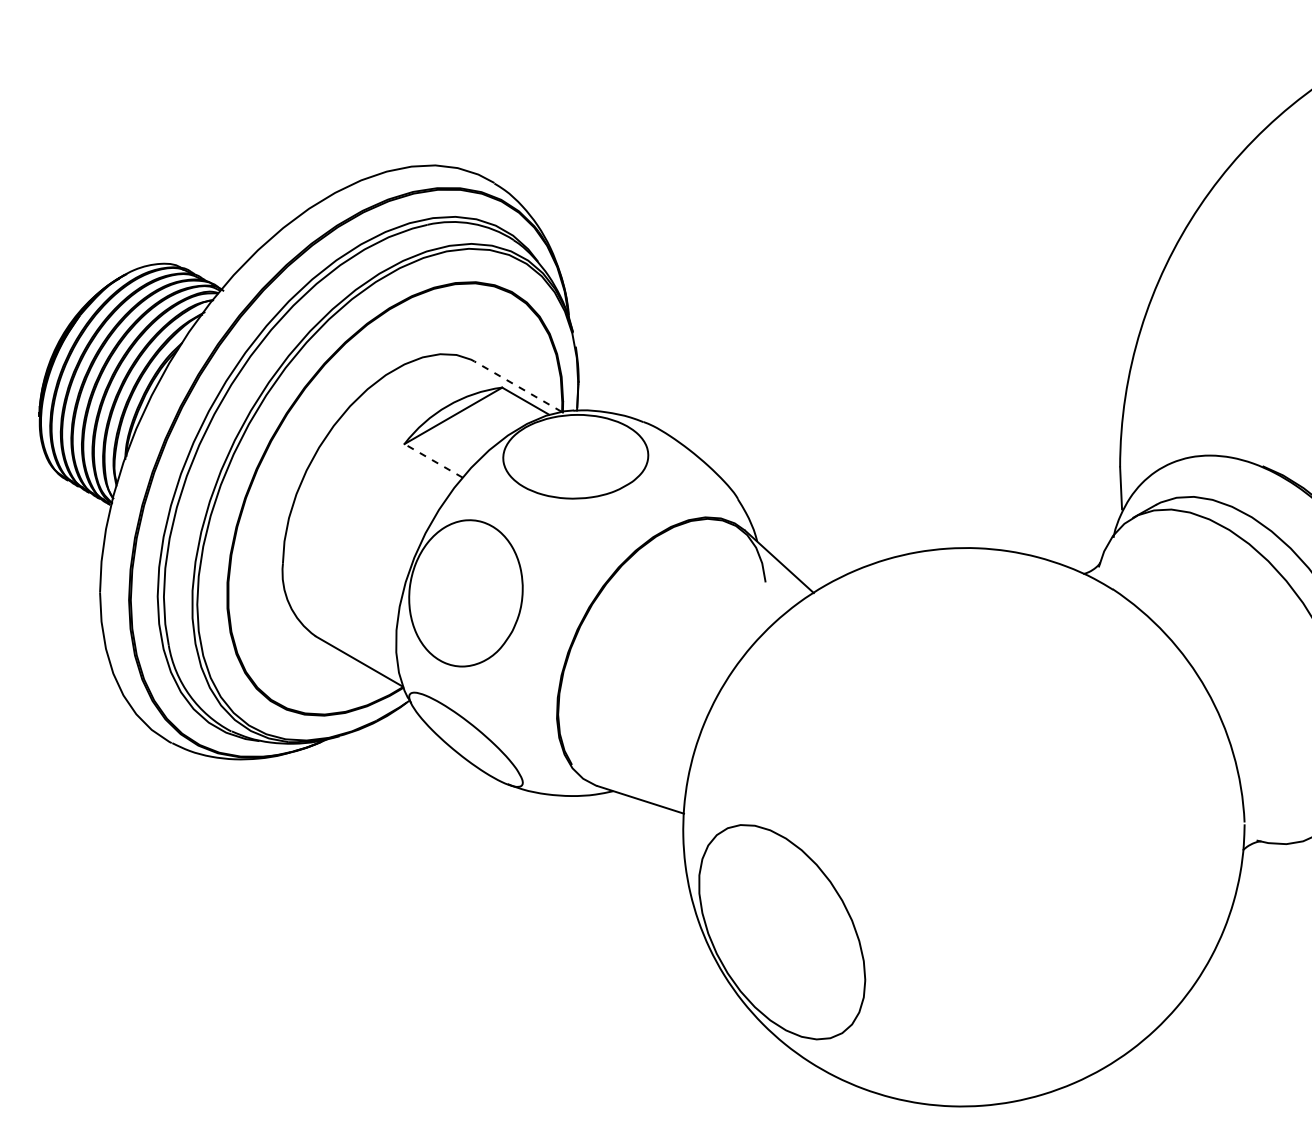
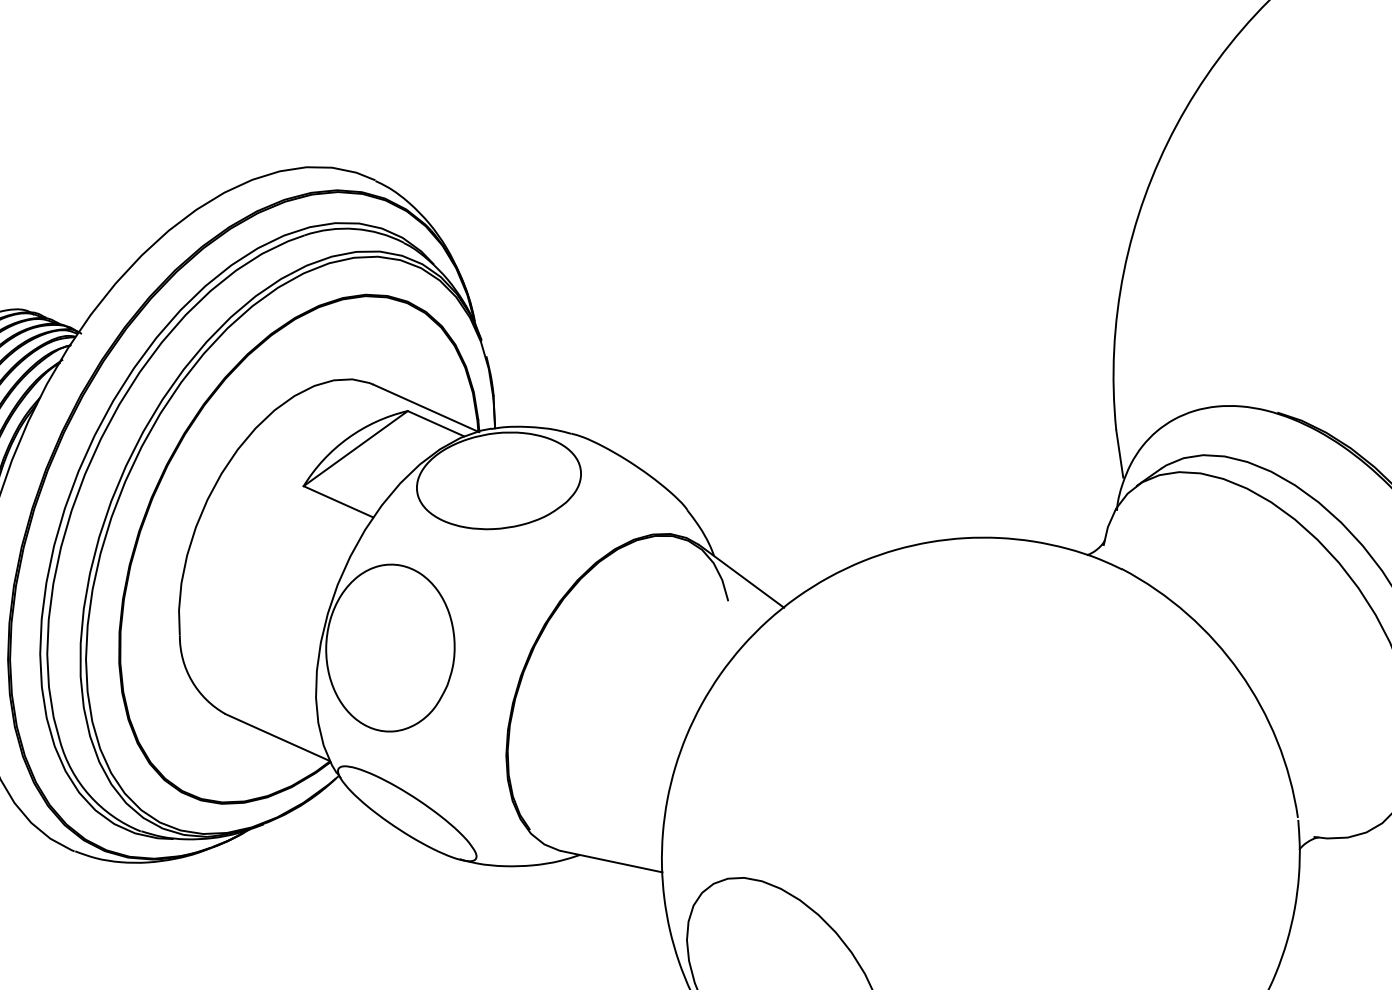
line: (517, 386) -> (424, 408), dashed -> solid
line: (433, 460) -> (338, 501), dashed -> solid

